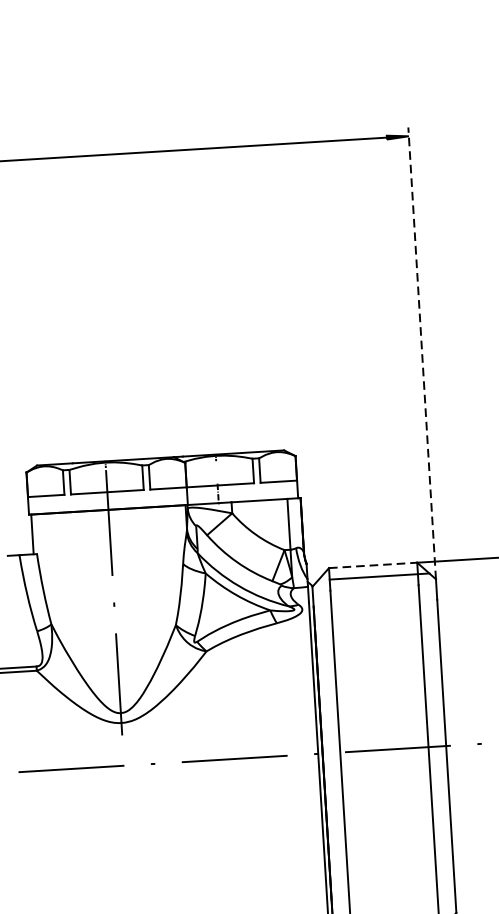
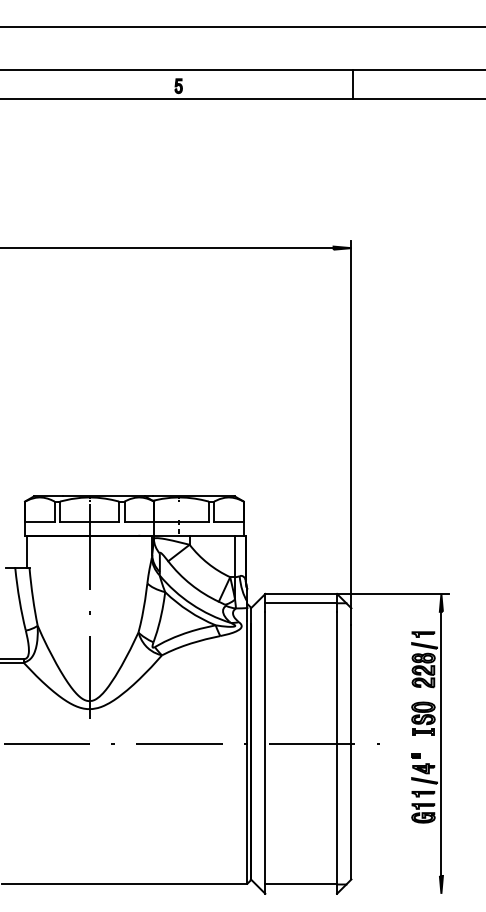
line: (422, 353) -> (351, 424), dashed -> solid
line: (373, 564) -> (301, 593), dashed -> solid

